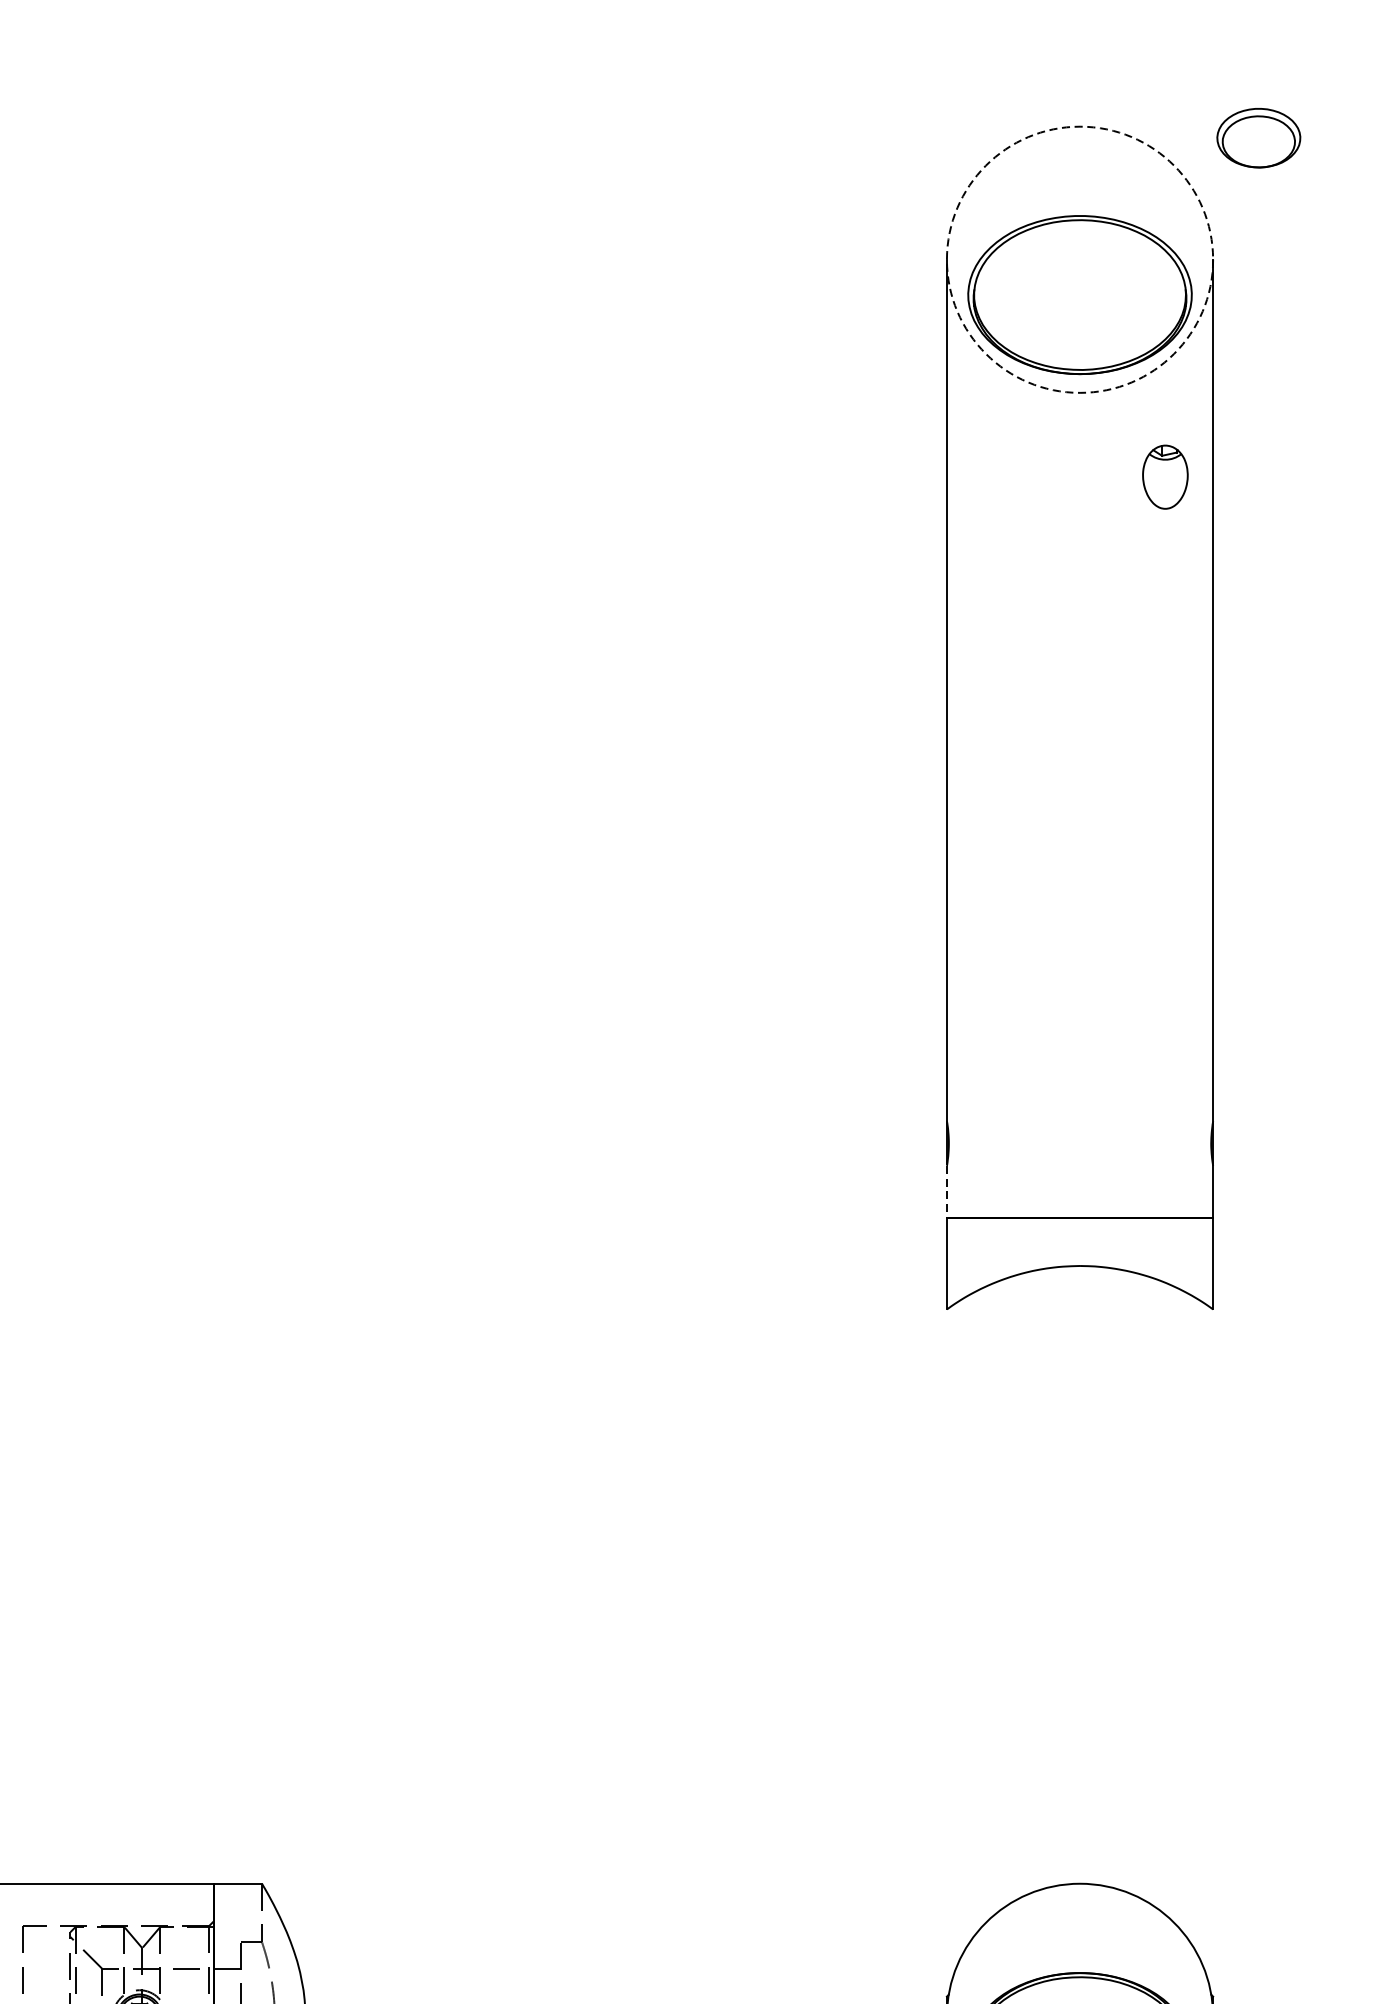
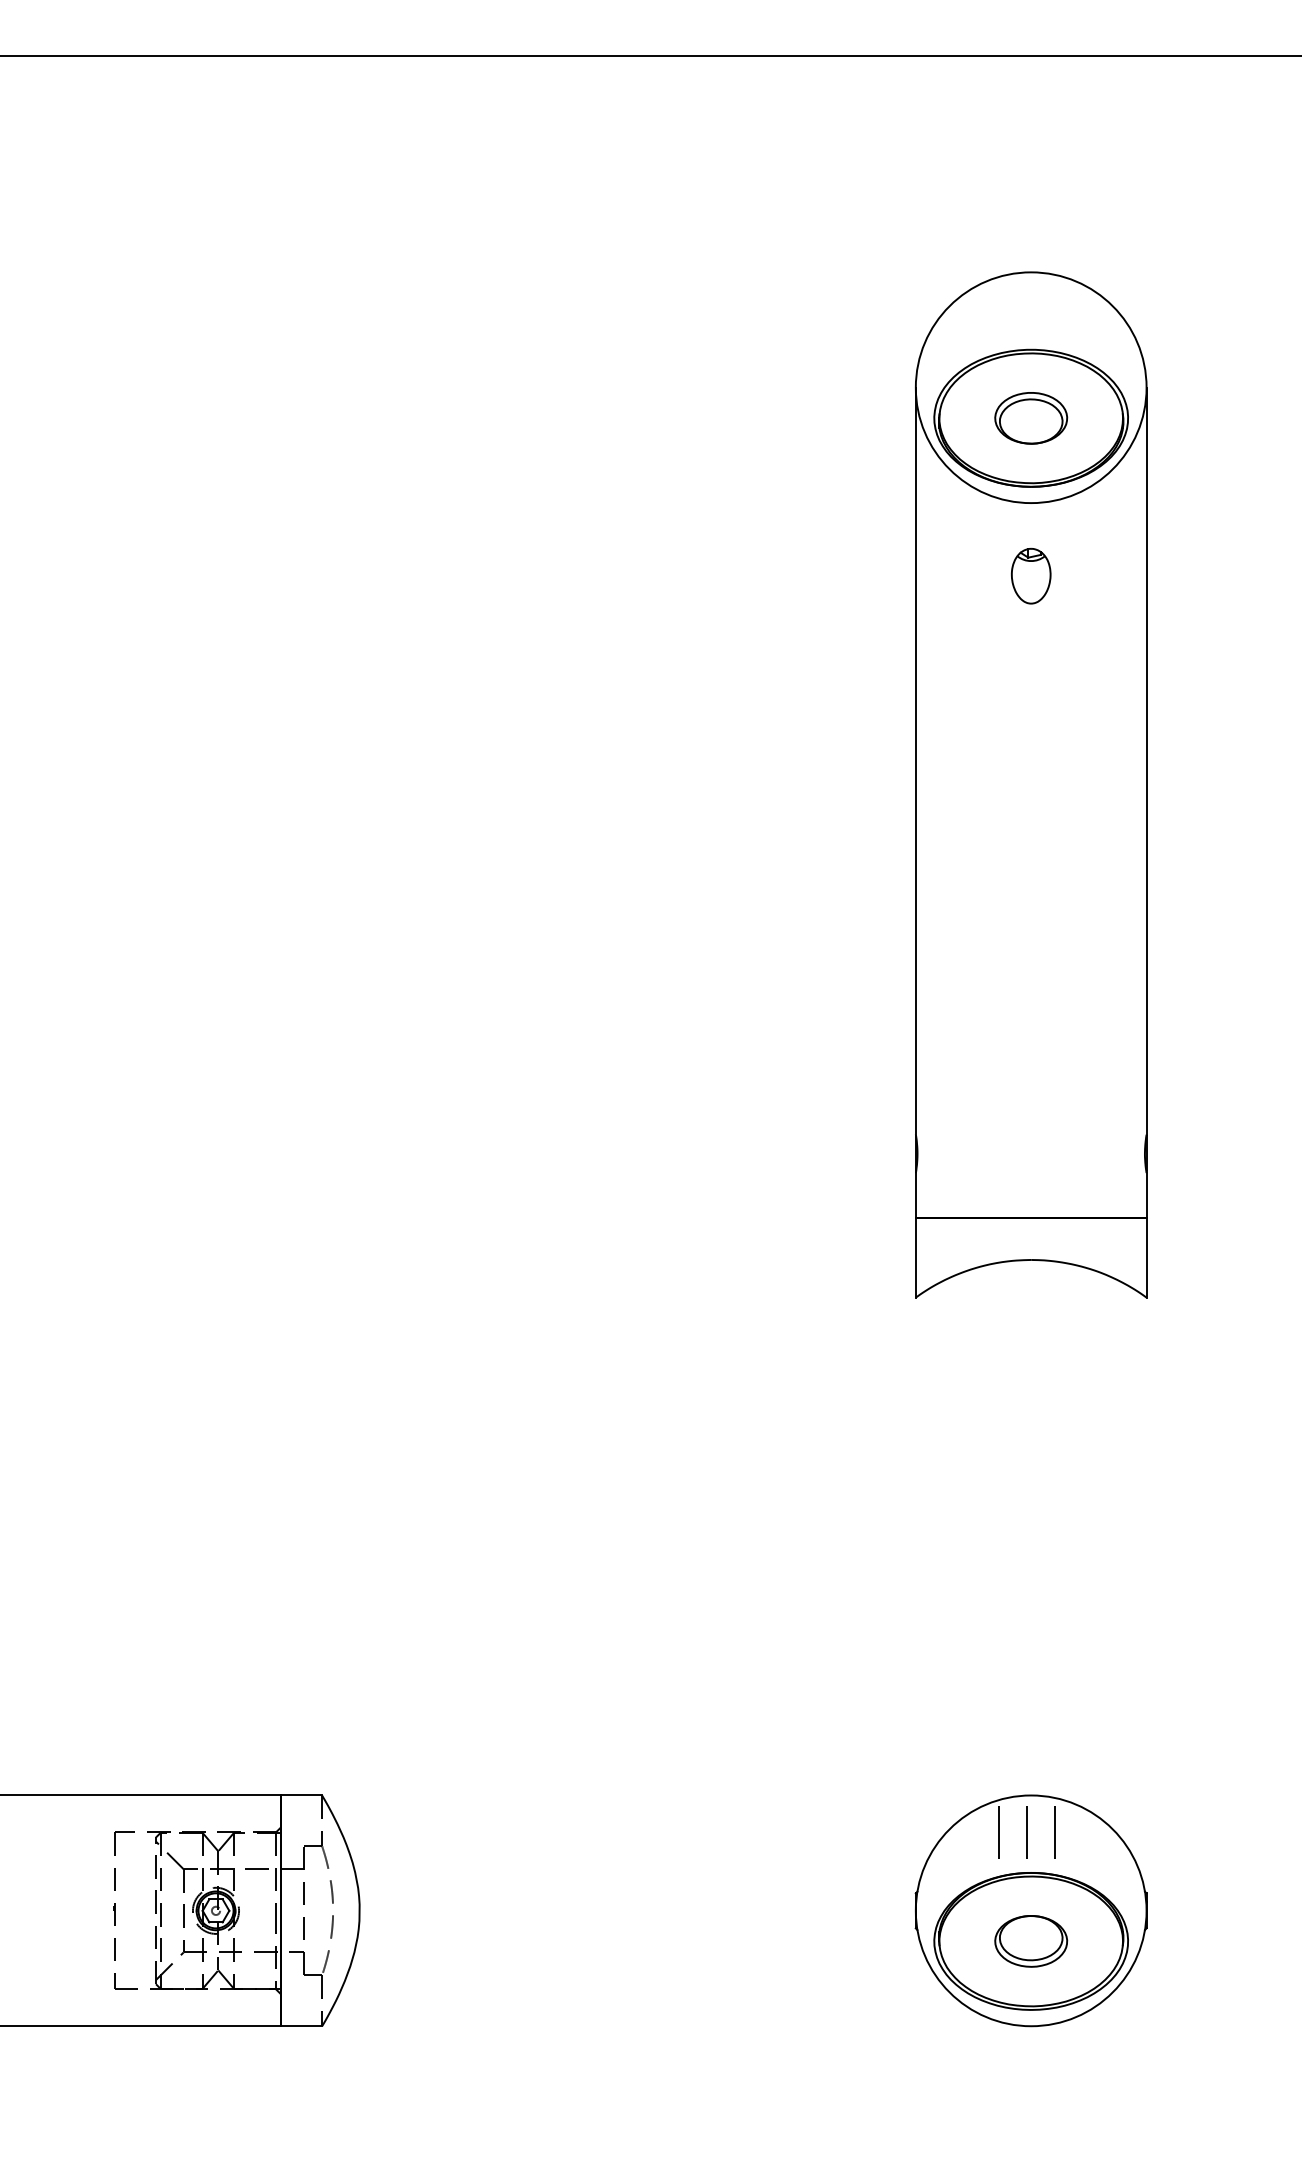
part: (1259, 138) -> (1031, 418), moved
circle: (1079, 259) -> (1030, 387), dashed -> solid
part: (1164, 476) -> (1030, 575), moved
line: (946, 1191) -> (915, 1195), dashed -> solid
line: (1043, 1926) -> (999, 1832), added
line: (1074, 1926) -> (1026, 1832), added
line: (1106, 1926) -> (1054, 1832), added

